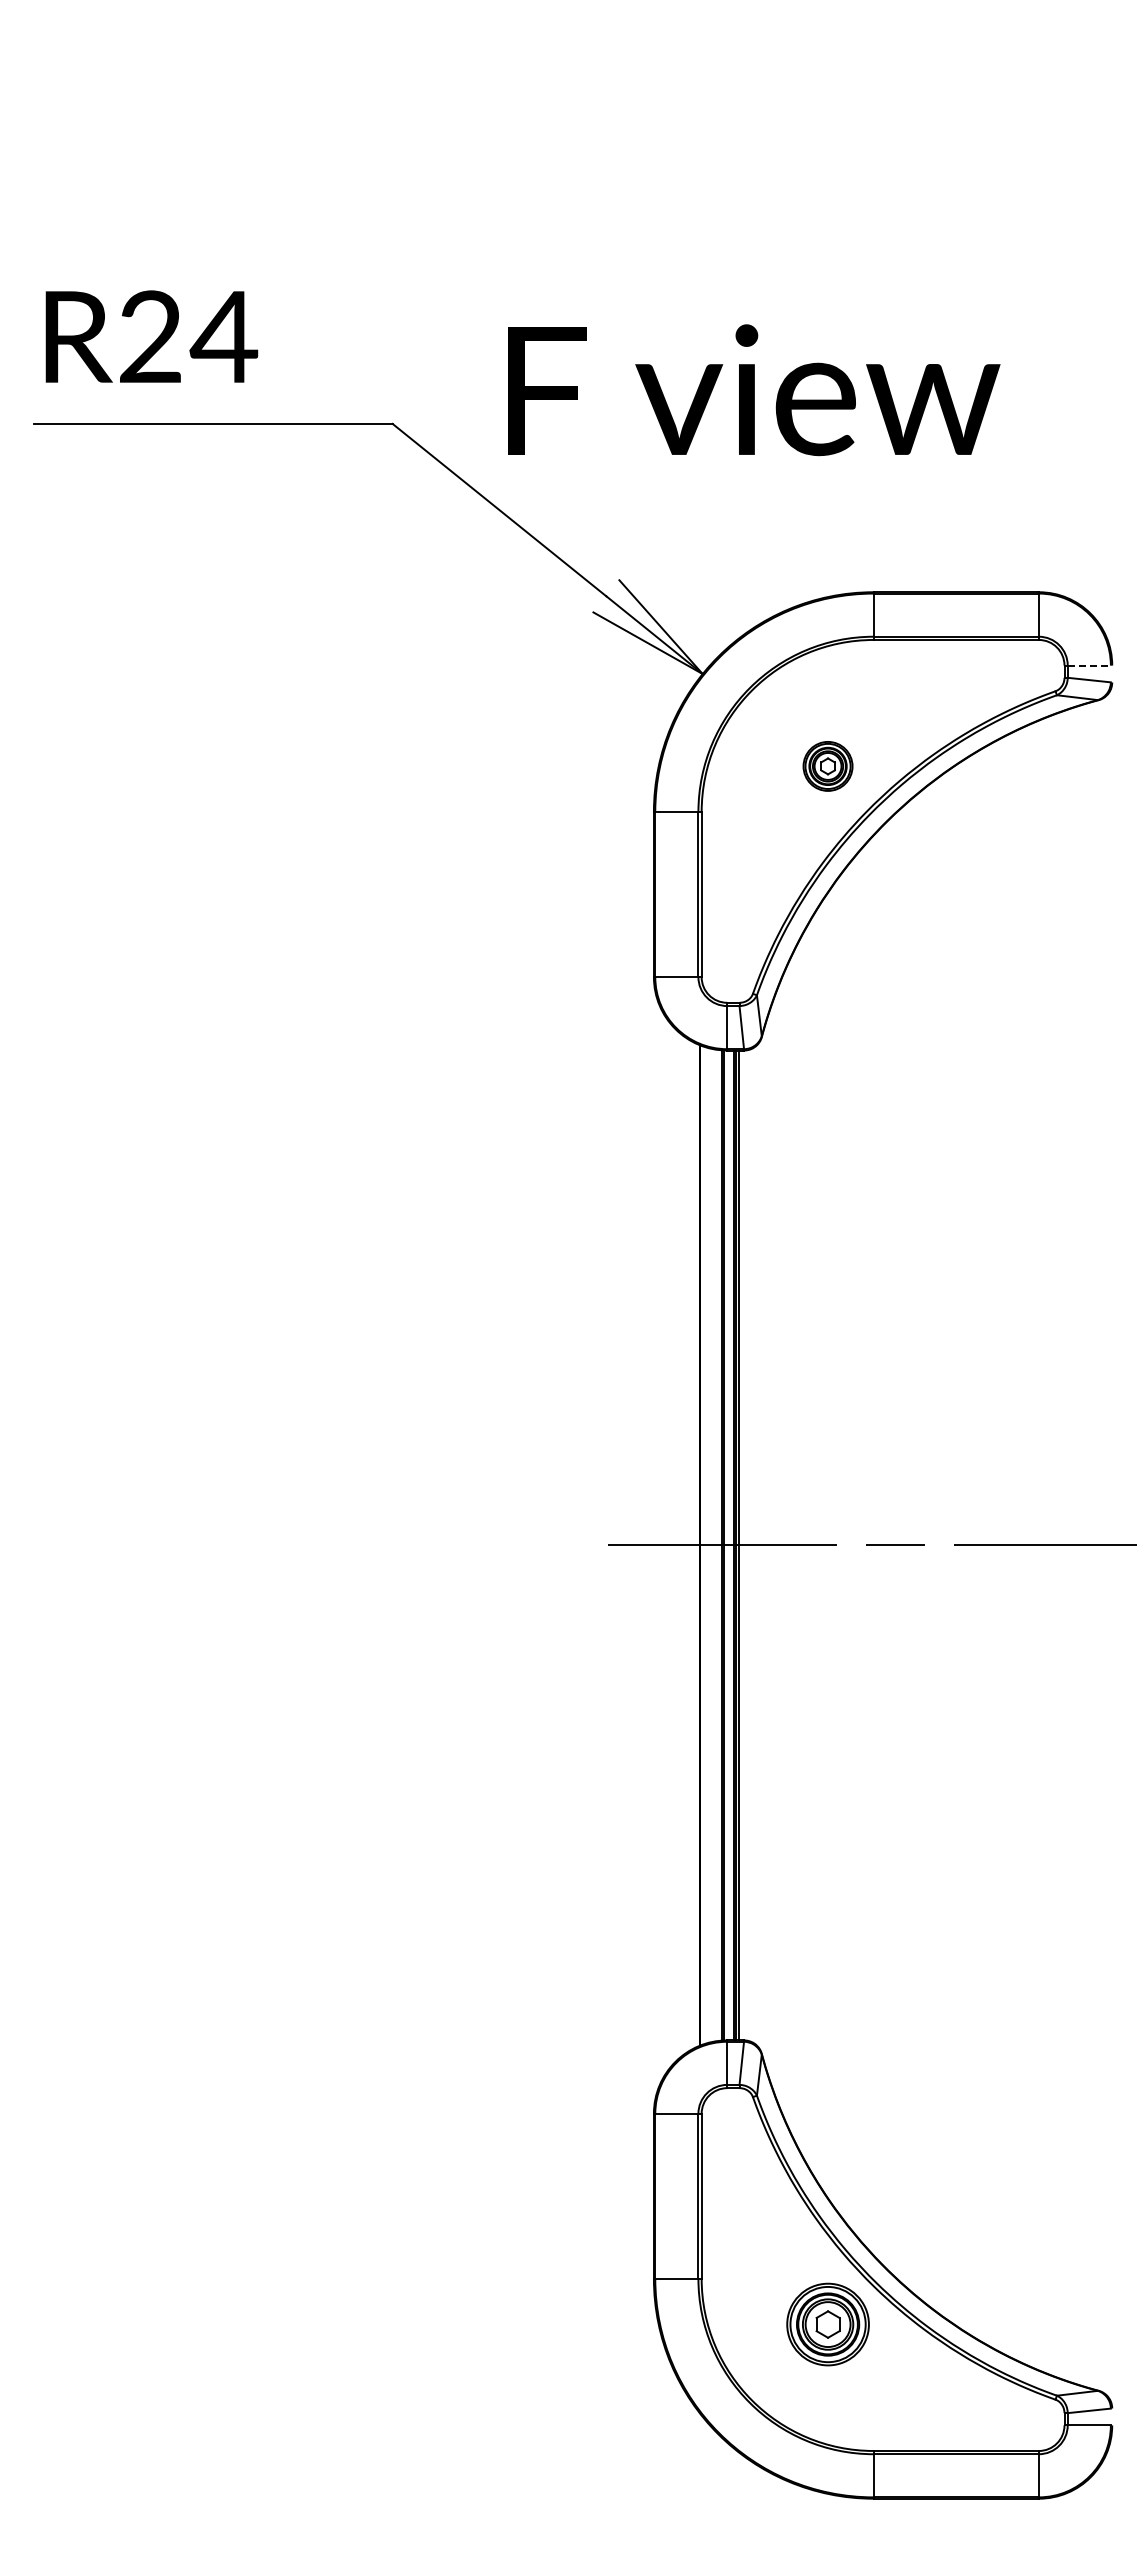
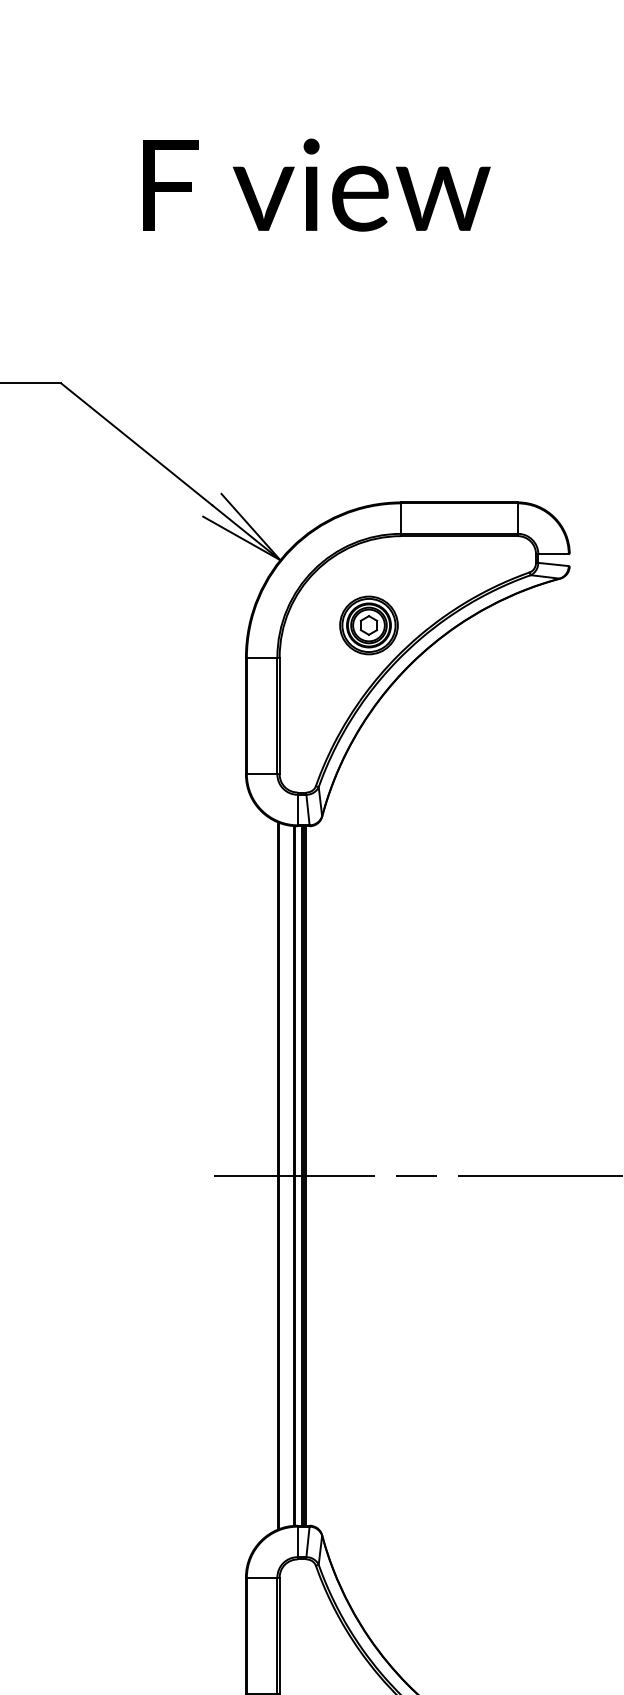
text: (754, 390) -> (316, 185), moved
line: (1089, 665) -> (553, 554), dashed -> solid
part: (827, 766) -> (368, 625), size x1.67

